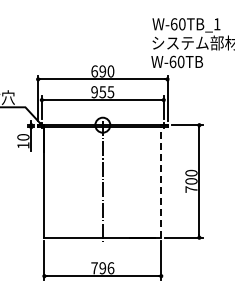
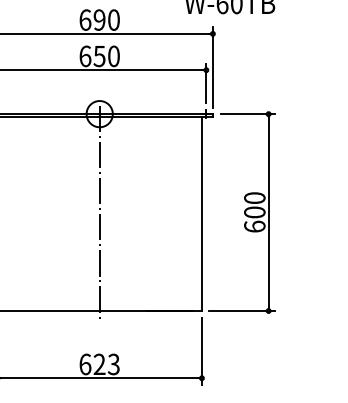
text: (102, 92) -> (99, 56), 955 -> 650
line: (161, 181) -> (202, 212), dashed -> solid
text: (191, 189) -> (254, 226), 700 -> 600
text: (102, 268) -> (99, 364), 796 -> 623

